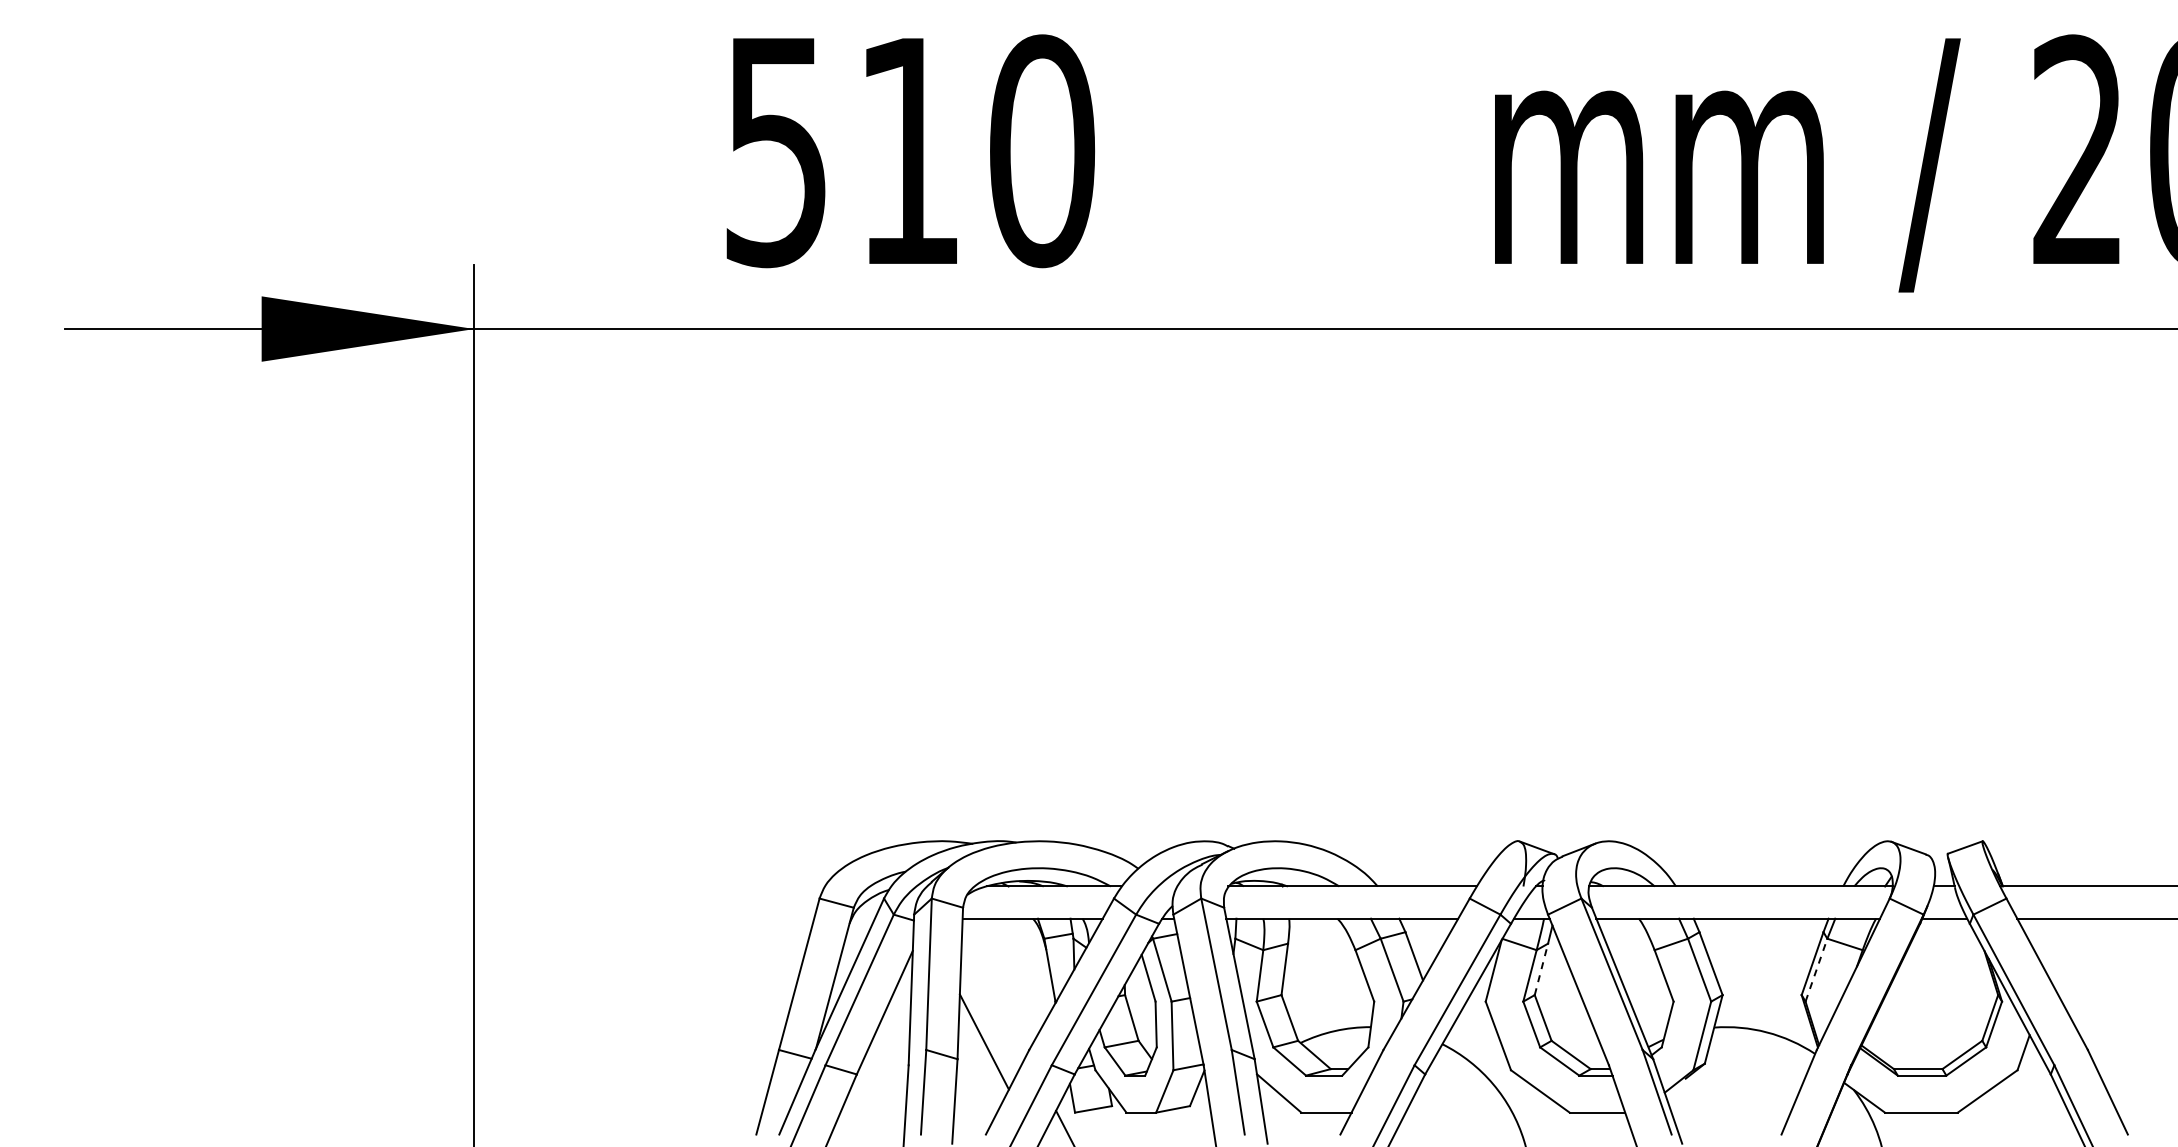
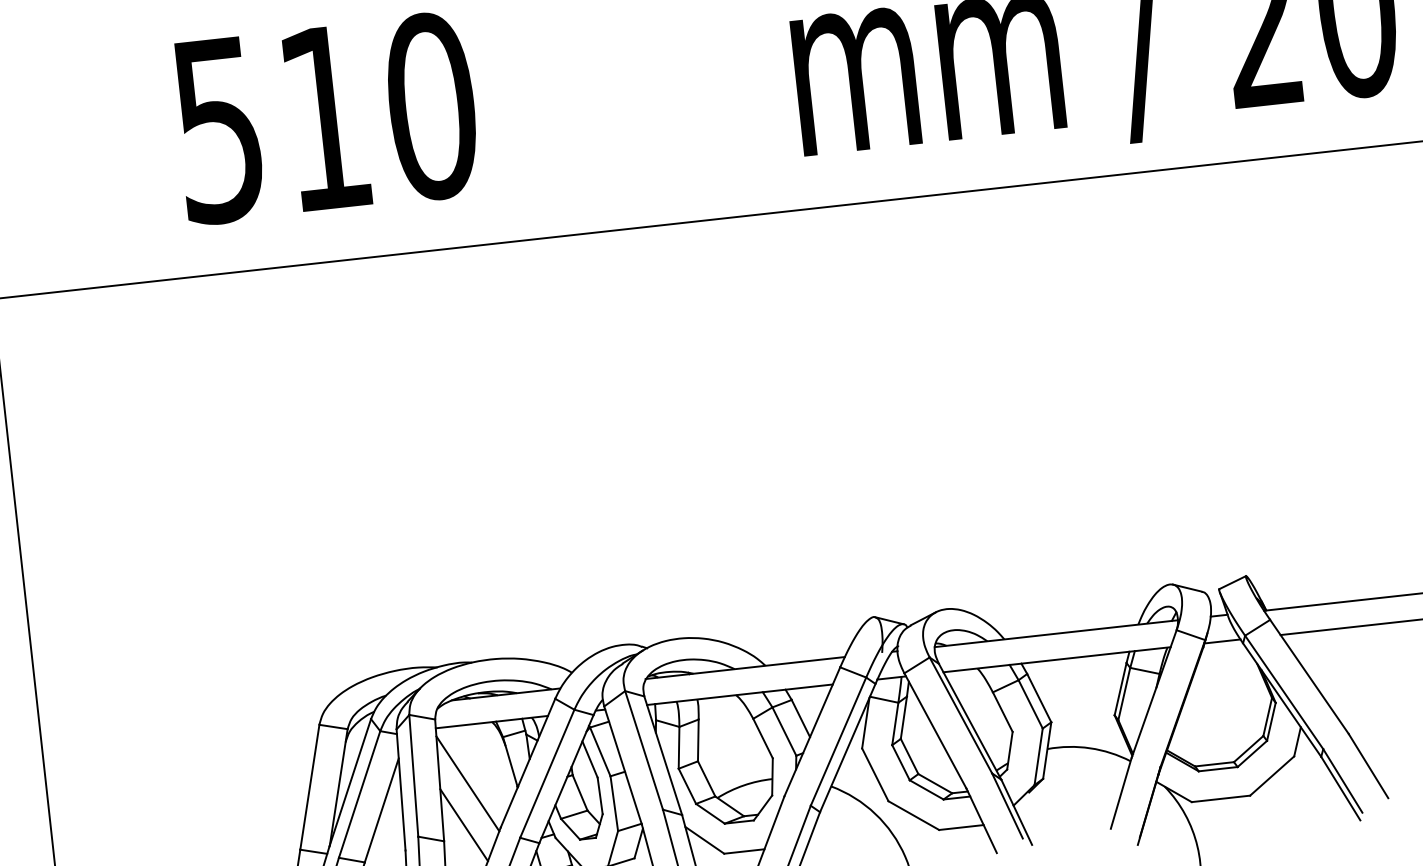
line: (1541, 969) -> (903, 717), dashed -> solid
line: (1816, 969) -> (1124, 693), dashed -> solid
line: (994, 991) -> (467, 783), added

